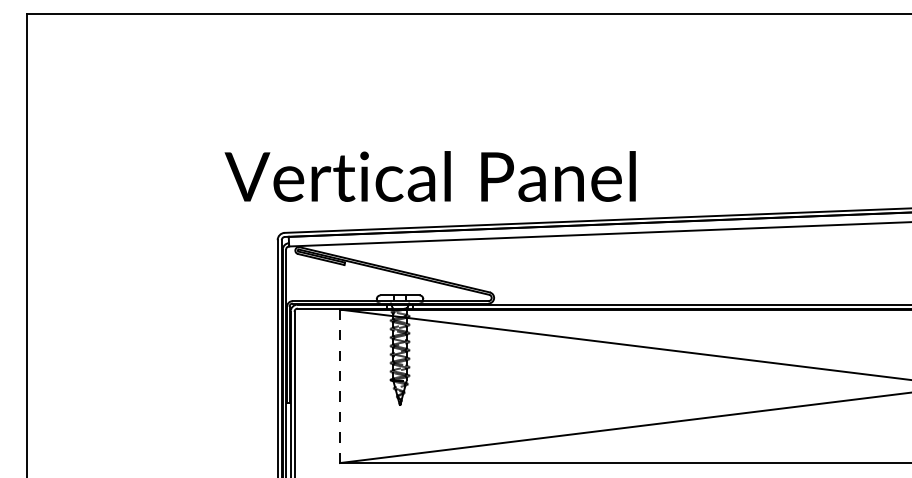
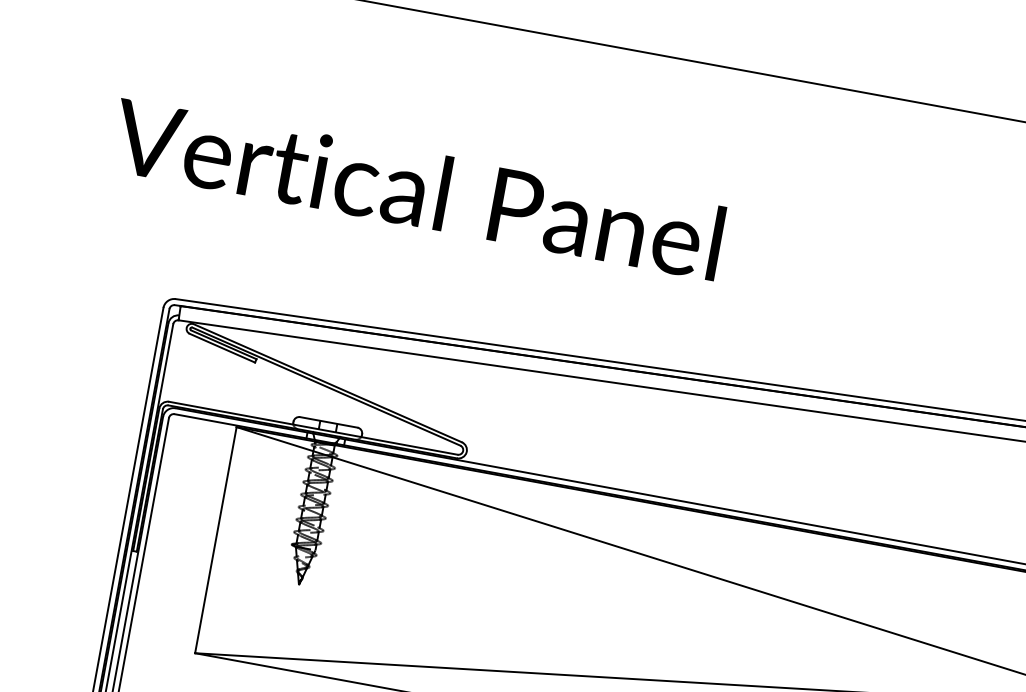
text: (429, 176) -> (416, 188), moved
line: (340, 386) -> (216, 540), dashed -> solid

